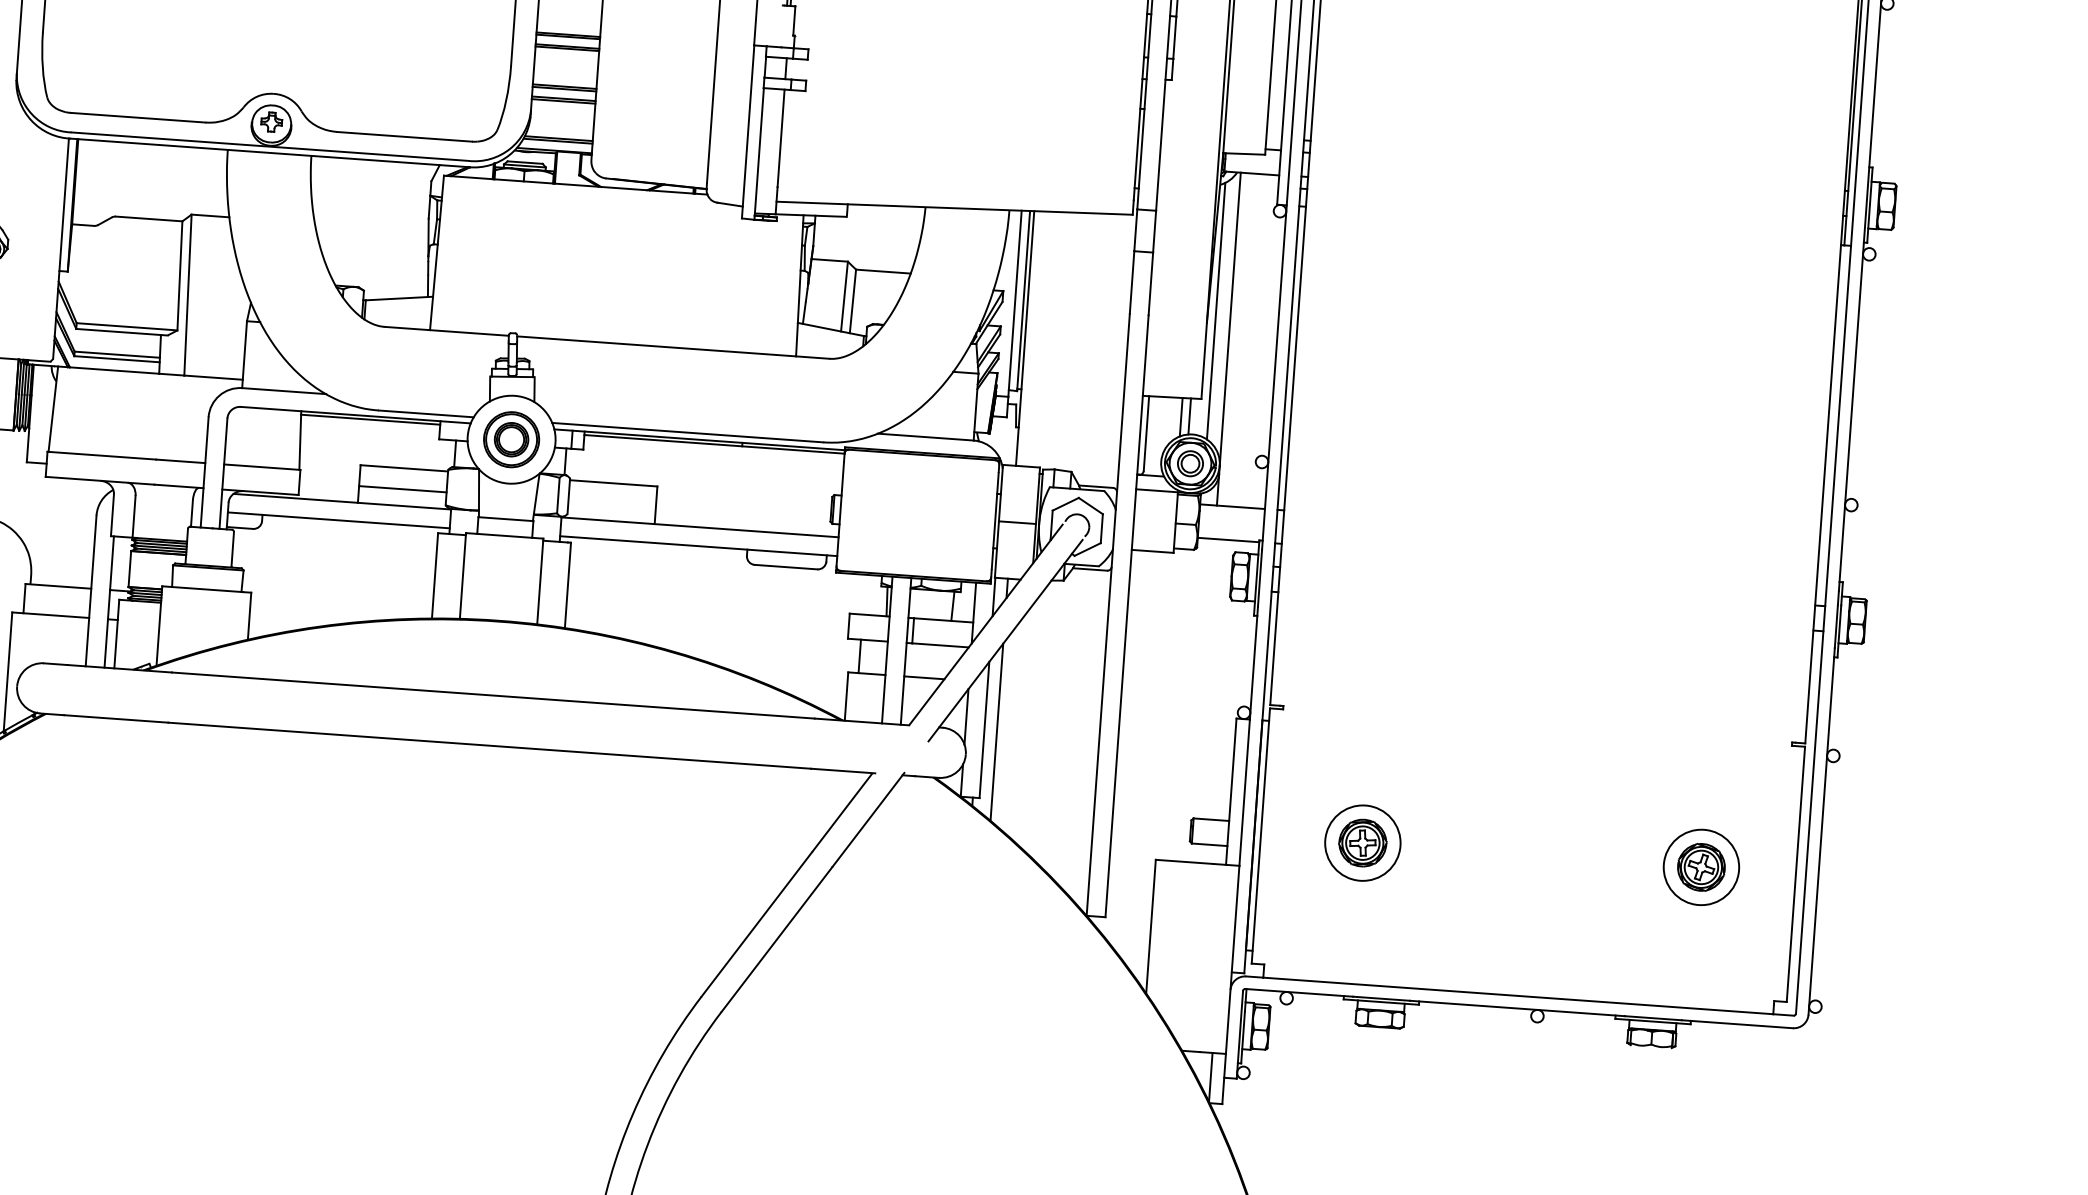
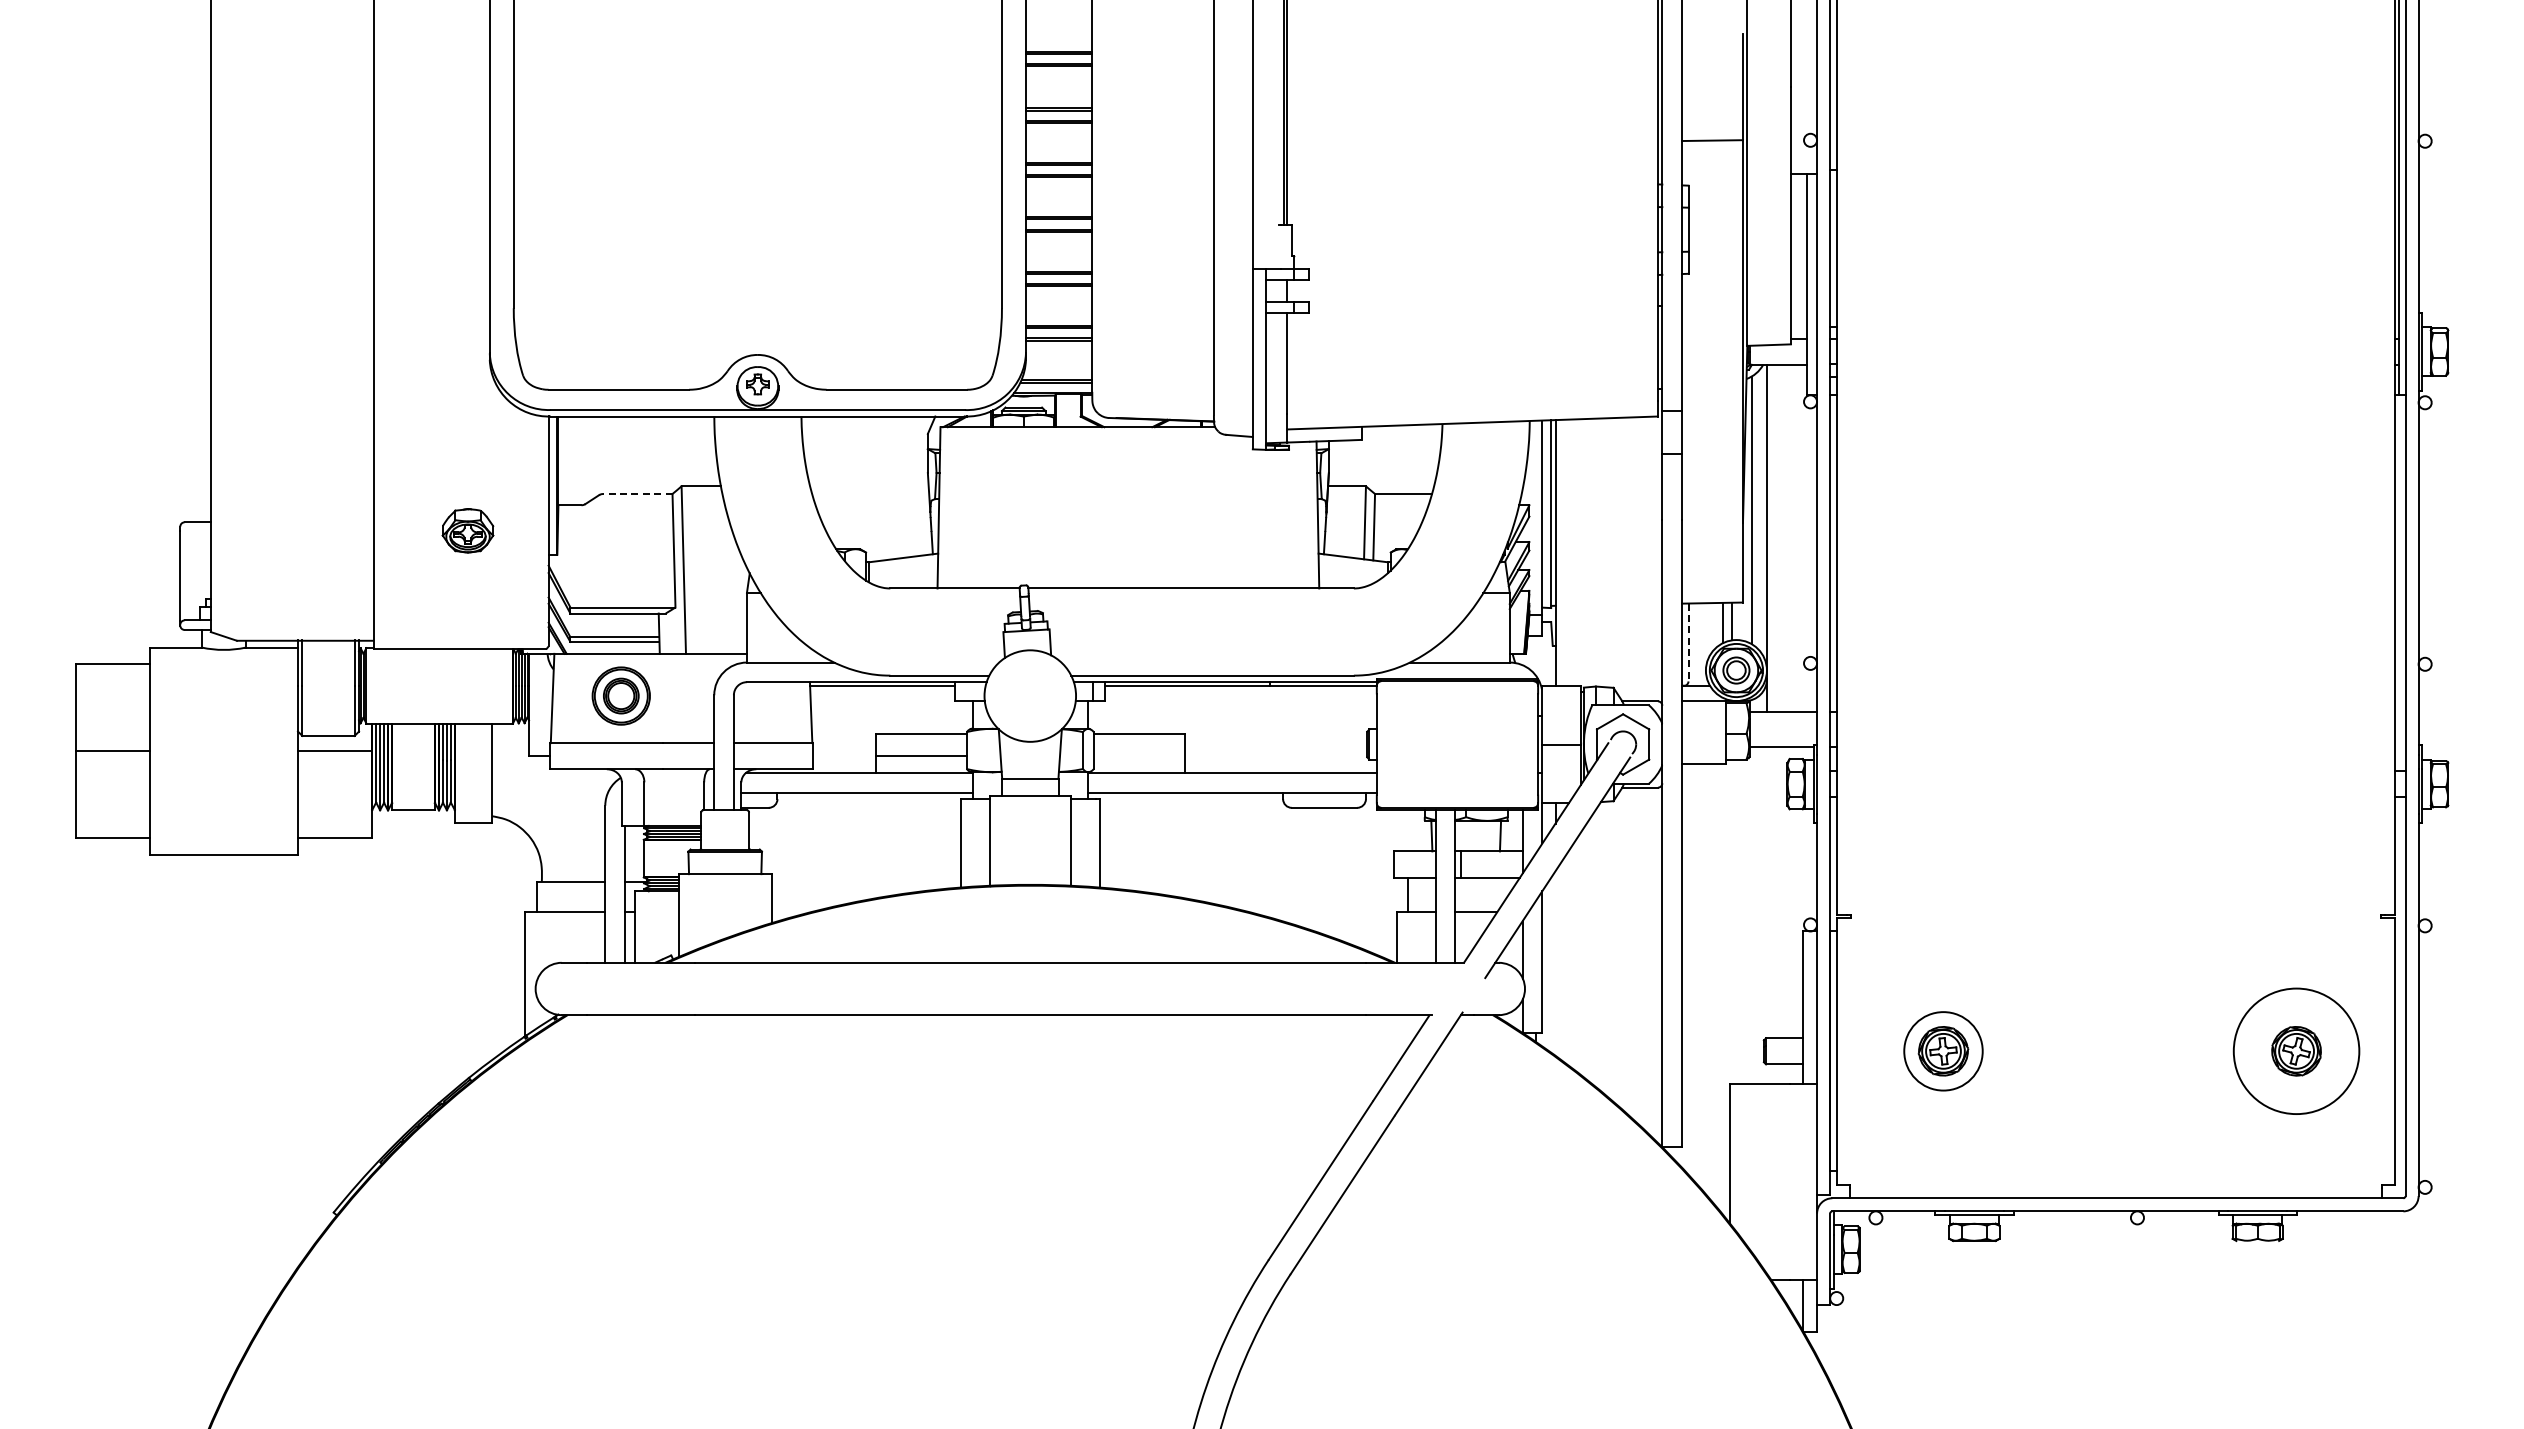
line: (148, 219) -> (637, 494), solid -> dashed
line: (1146, 433) -> (1688, 642), solid -> dashed
part: (510, 439) -> (620, 695), moved
line: (996, 732) -> (1555, 963), removed
circle: (1701, 867) -> (2296, 1051), size x1.6

